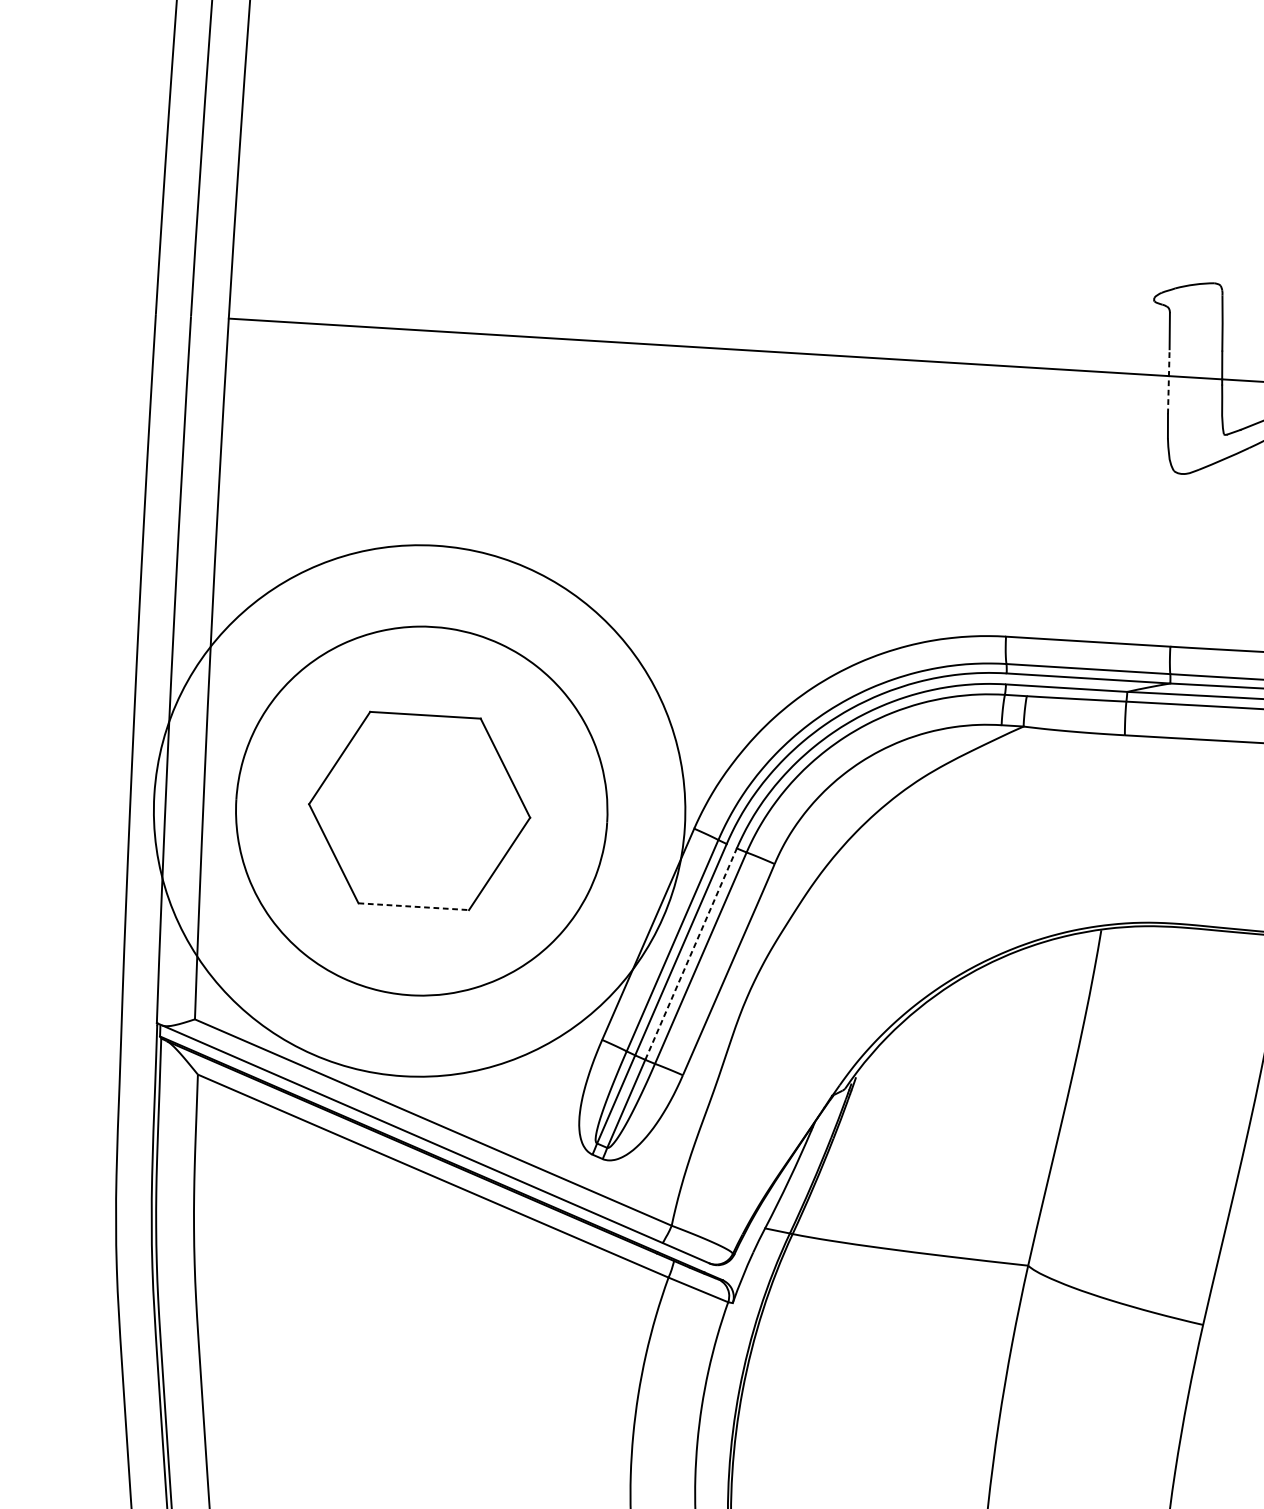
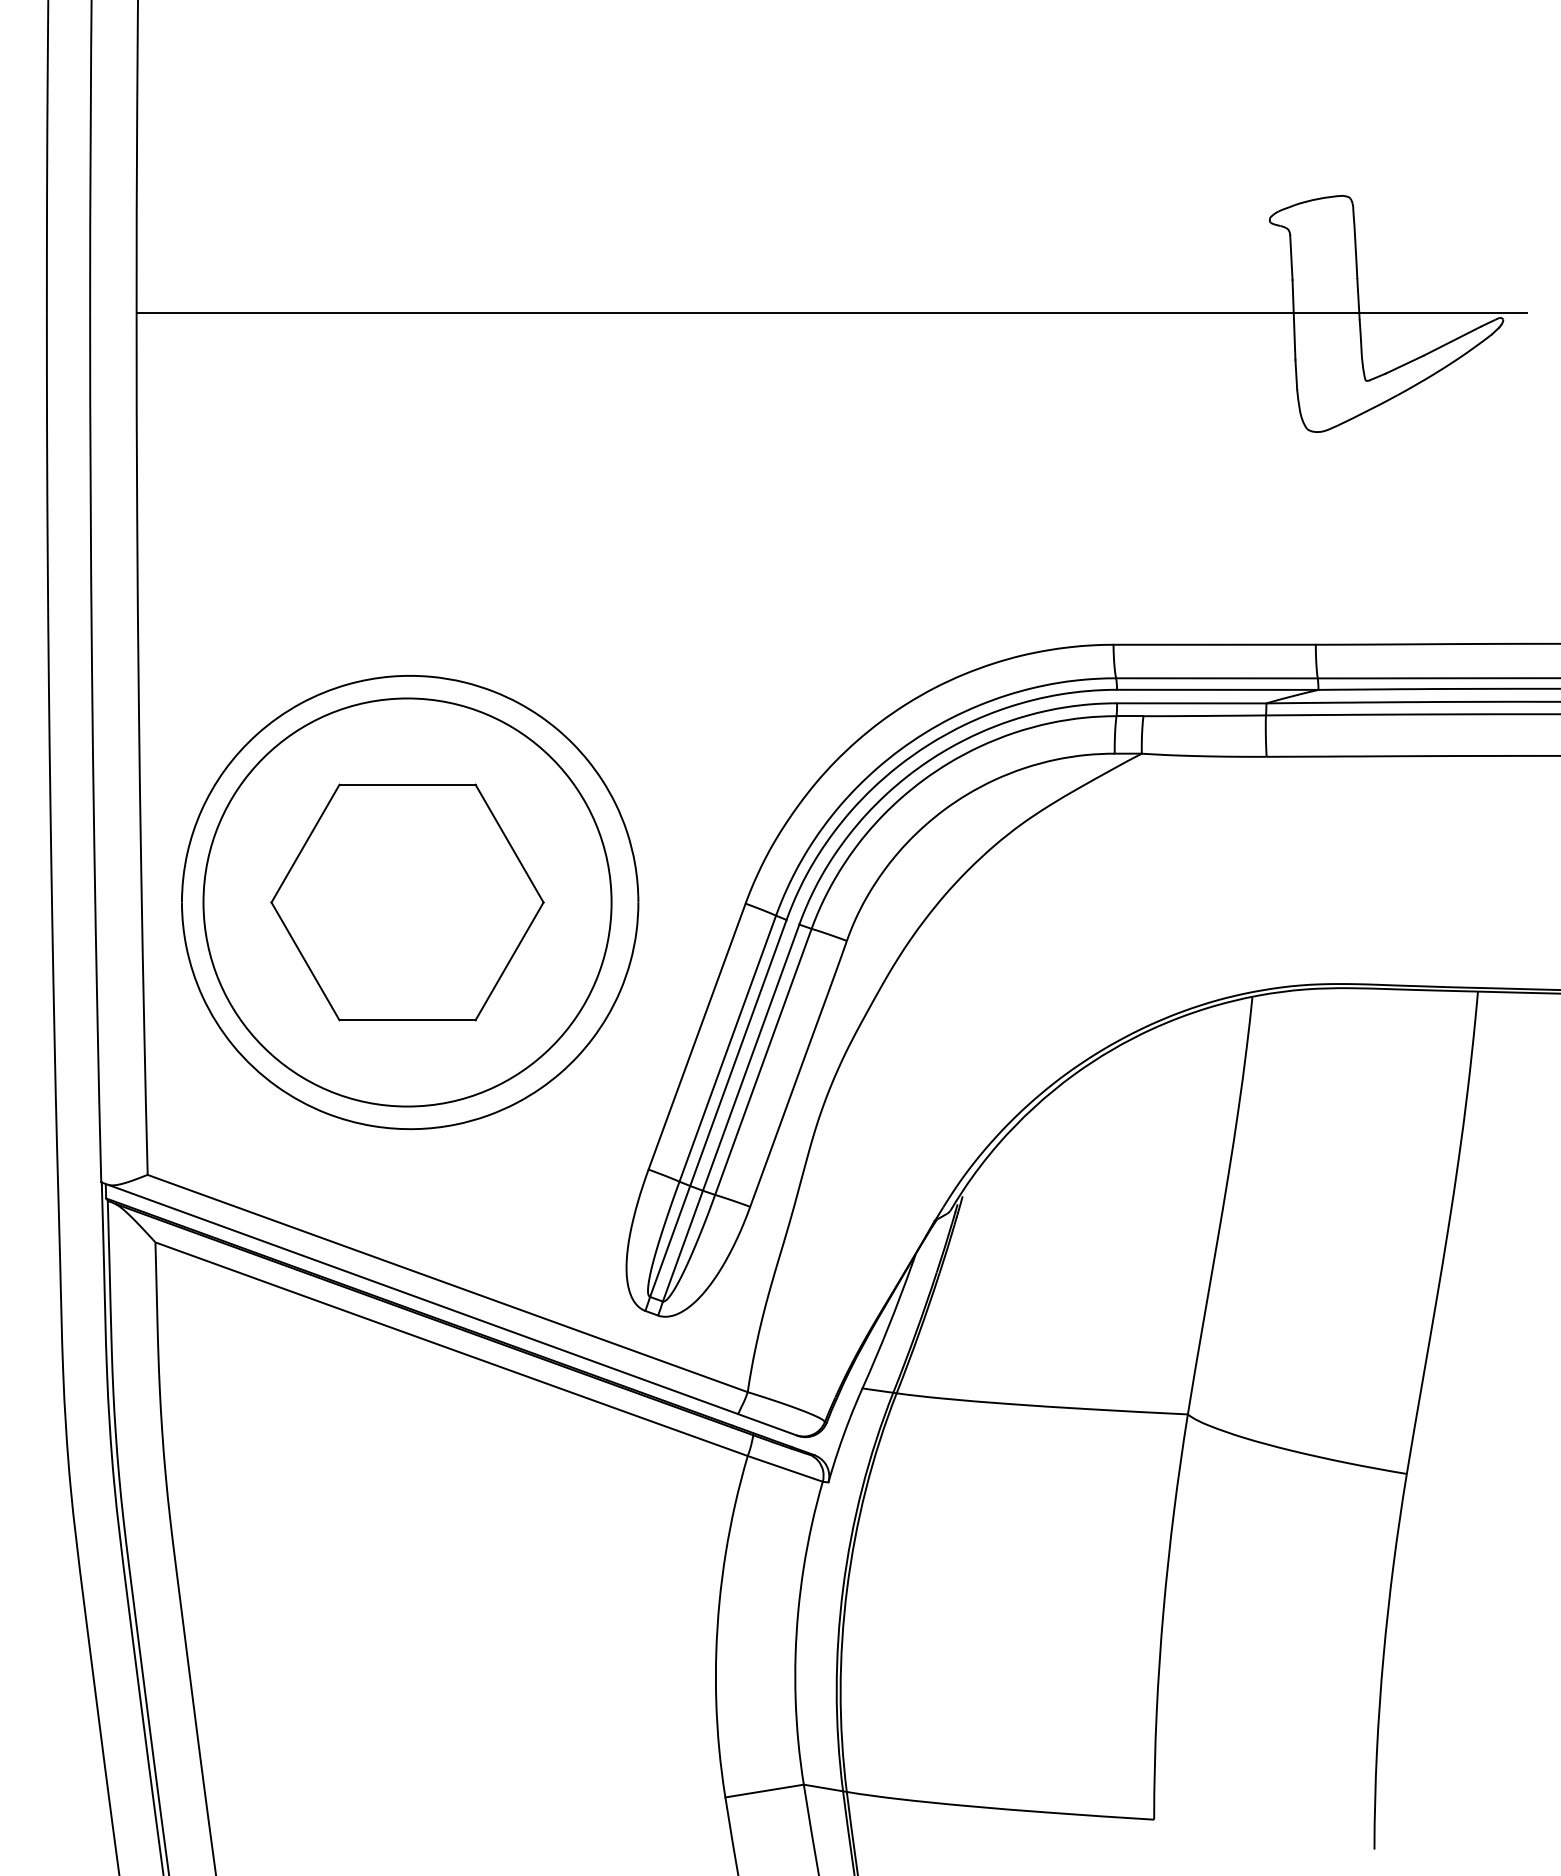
line: (1168, 382) -> (1293, 320), dashed -> solid
circle: (419, 810) -> (407, 902), size x0.62
line: (414, 906) -> (408, 1020), dashed -> solid
line: (691, 954) -> (751, 1057), dashed -> solid

